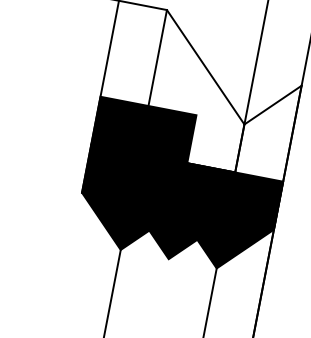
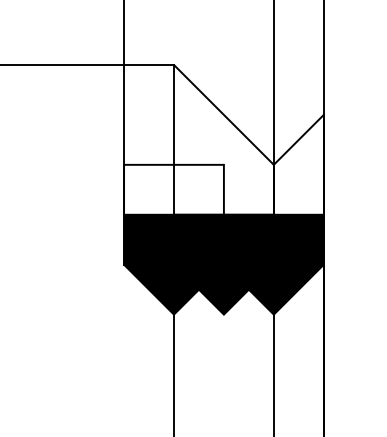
fill: (138, 153) -> (173, 214), removed

